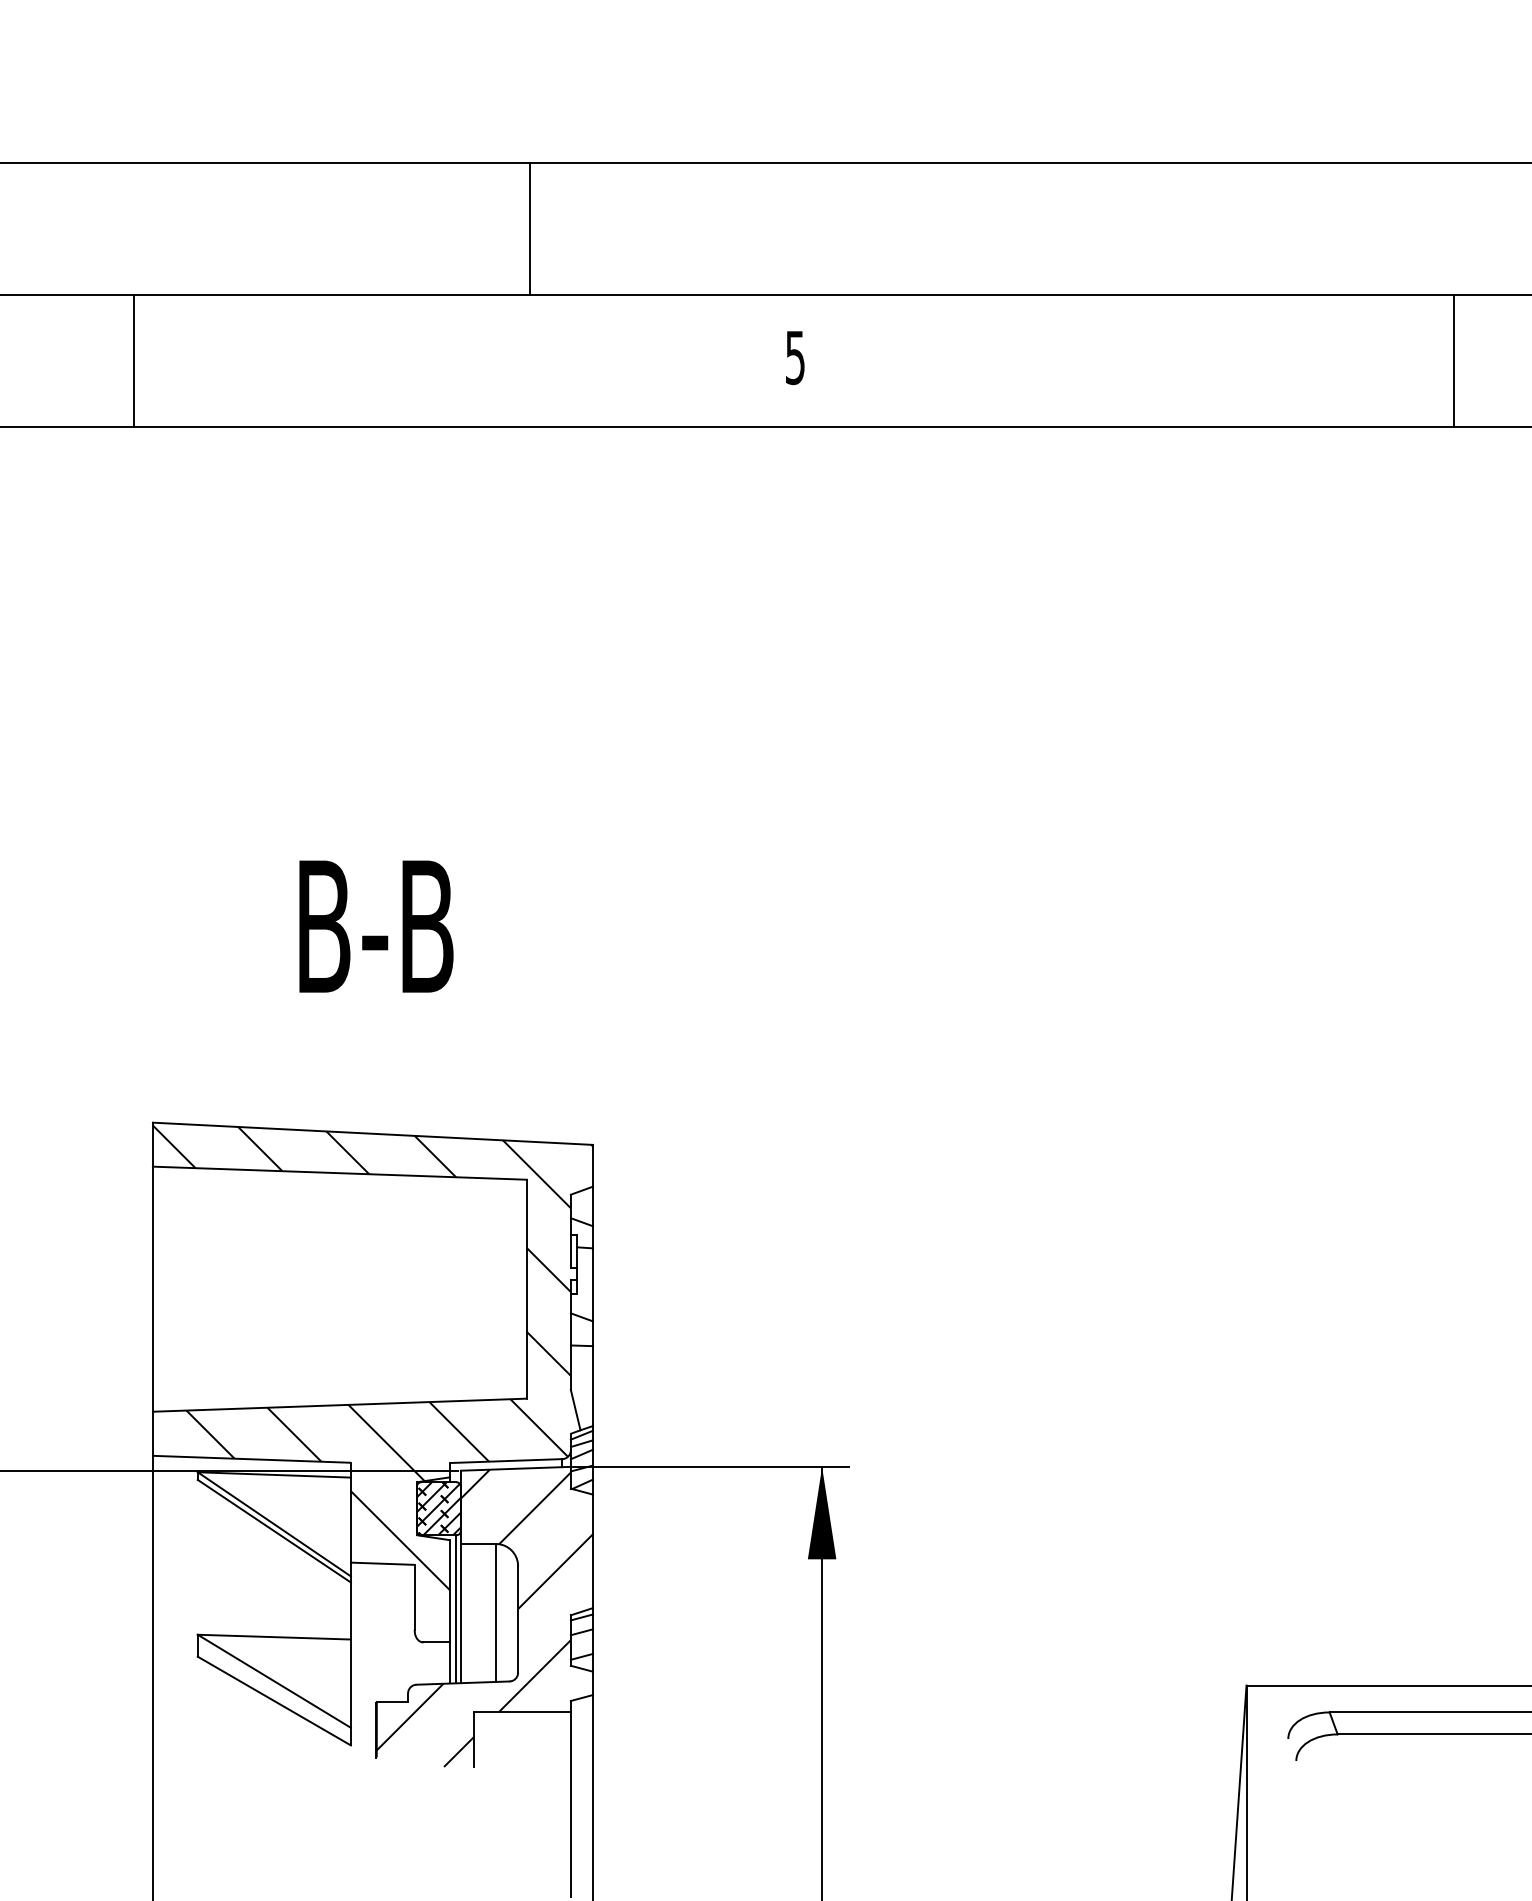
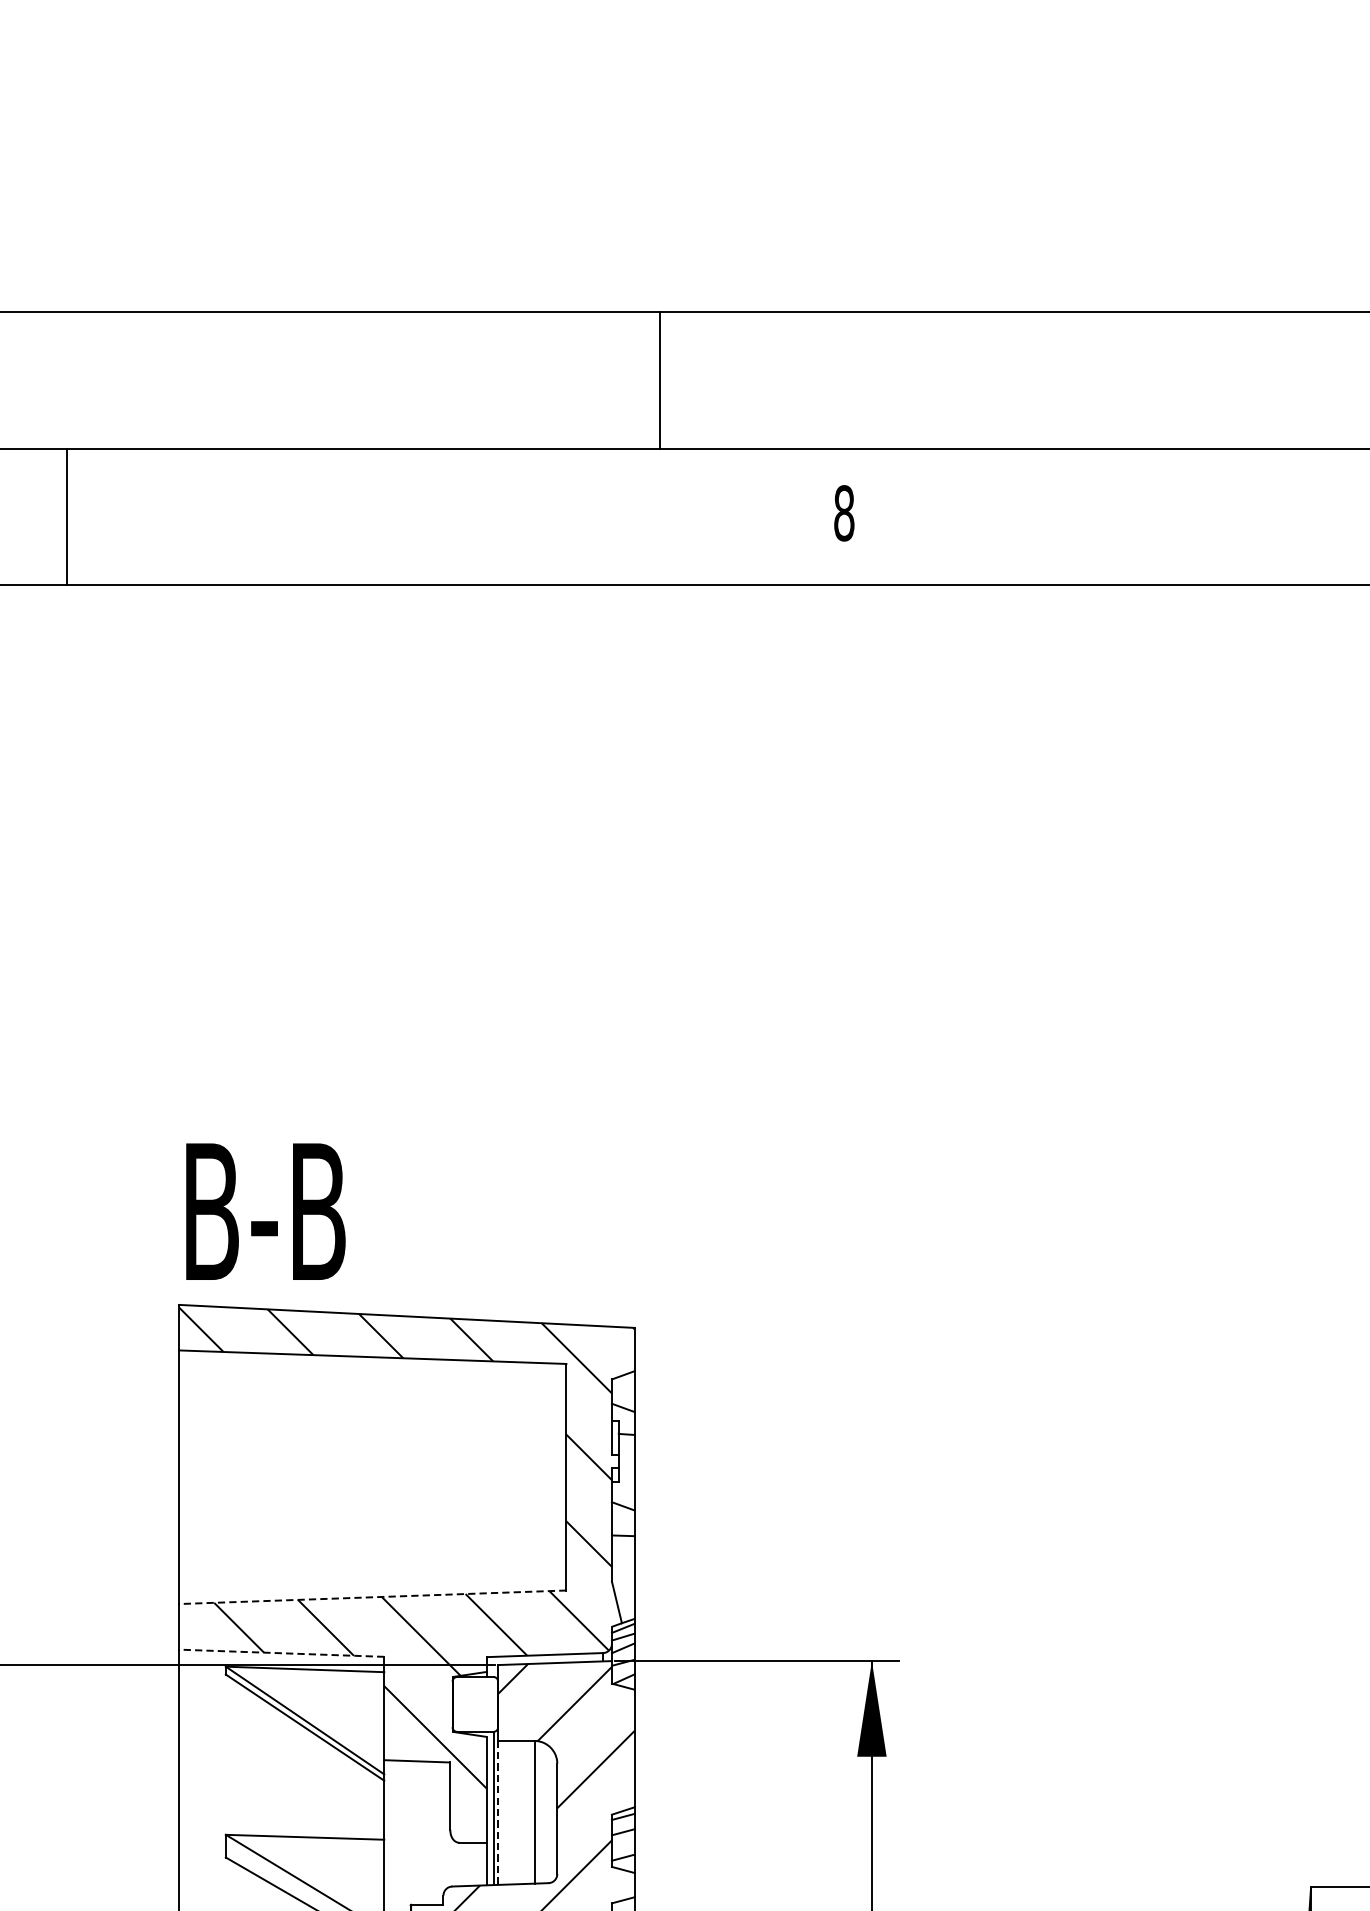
line: (530, 229) -> (660, 380), moved
text: (795, 357) -> (844, 513), 5 -> 8
line: (134, 361) -> (67, 517), moved
text: (376, 926) -> (265, 1211), moved
line: (339, 1405) -> (372, 1597), solid -> dashed
line: (252, 1459) -> (282, 1653), solid -> dashed
hatch: (438, 1508) -> (474, 1704), removed
line: (460, 1612) -> (497, 1811), solid -> dashed

